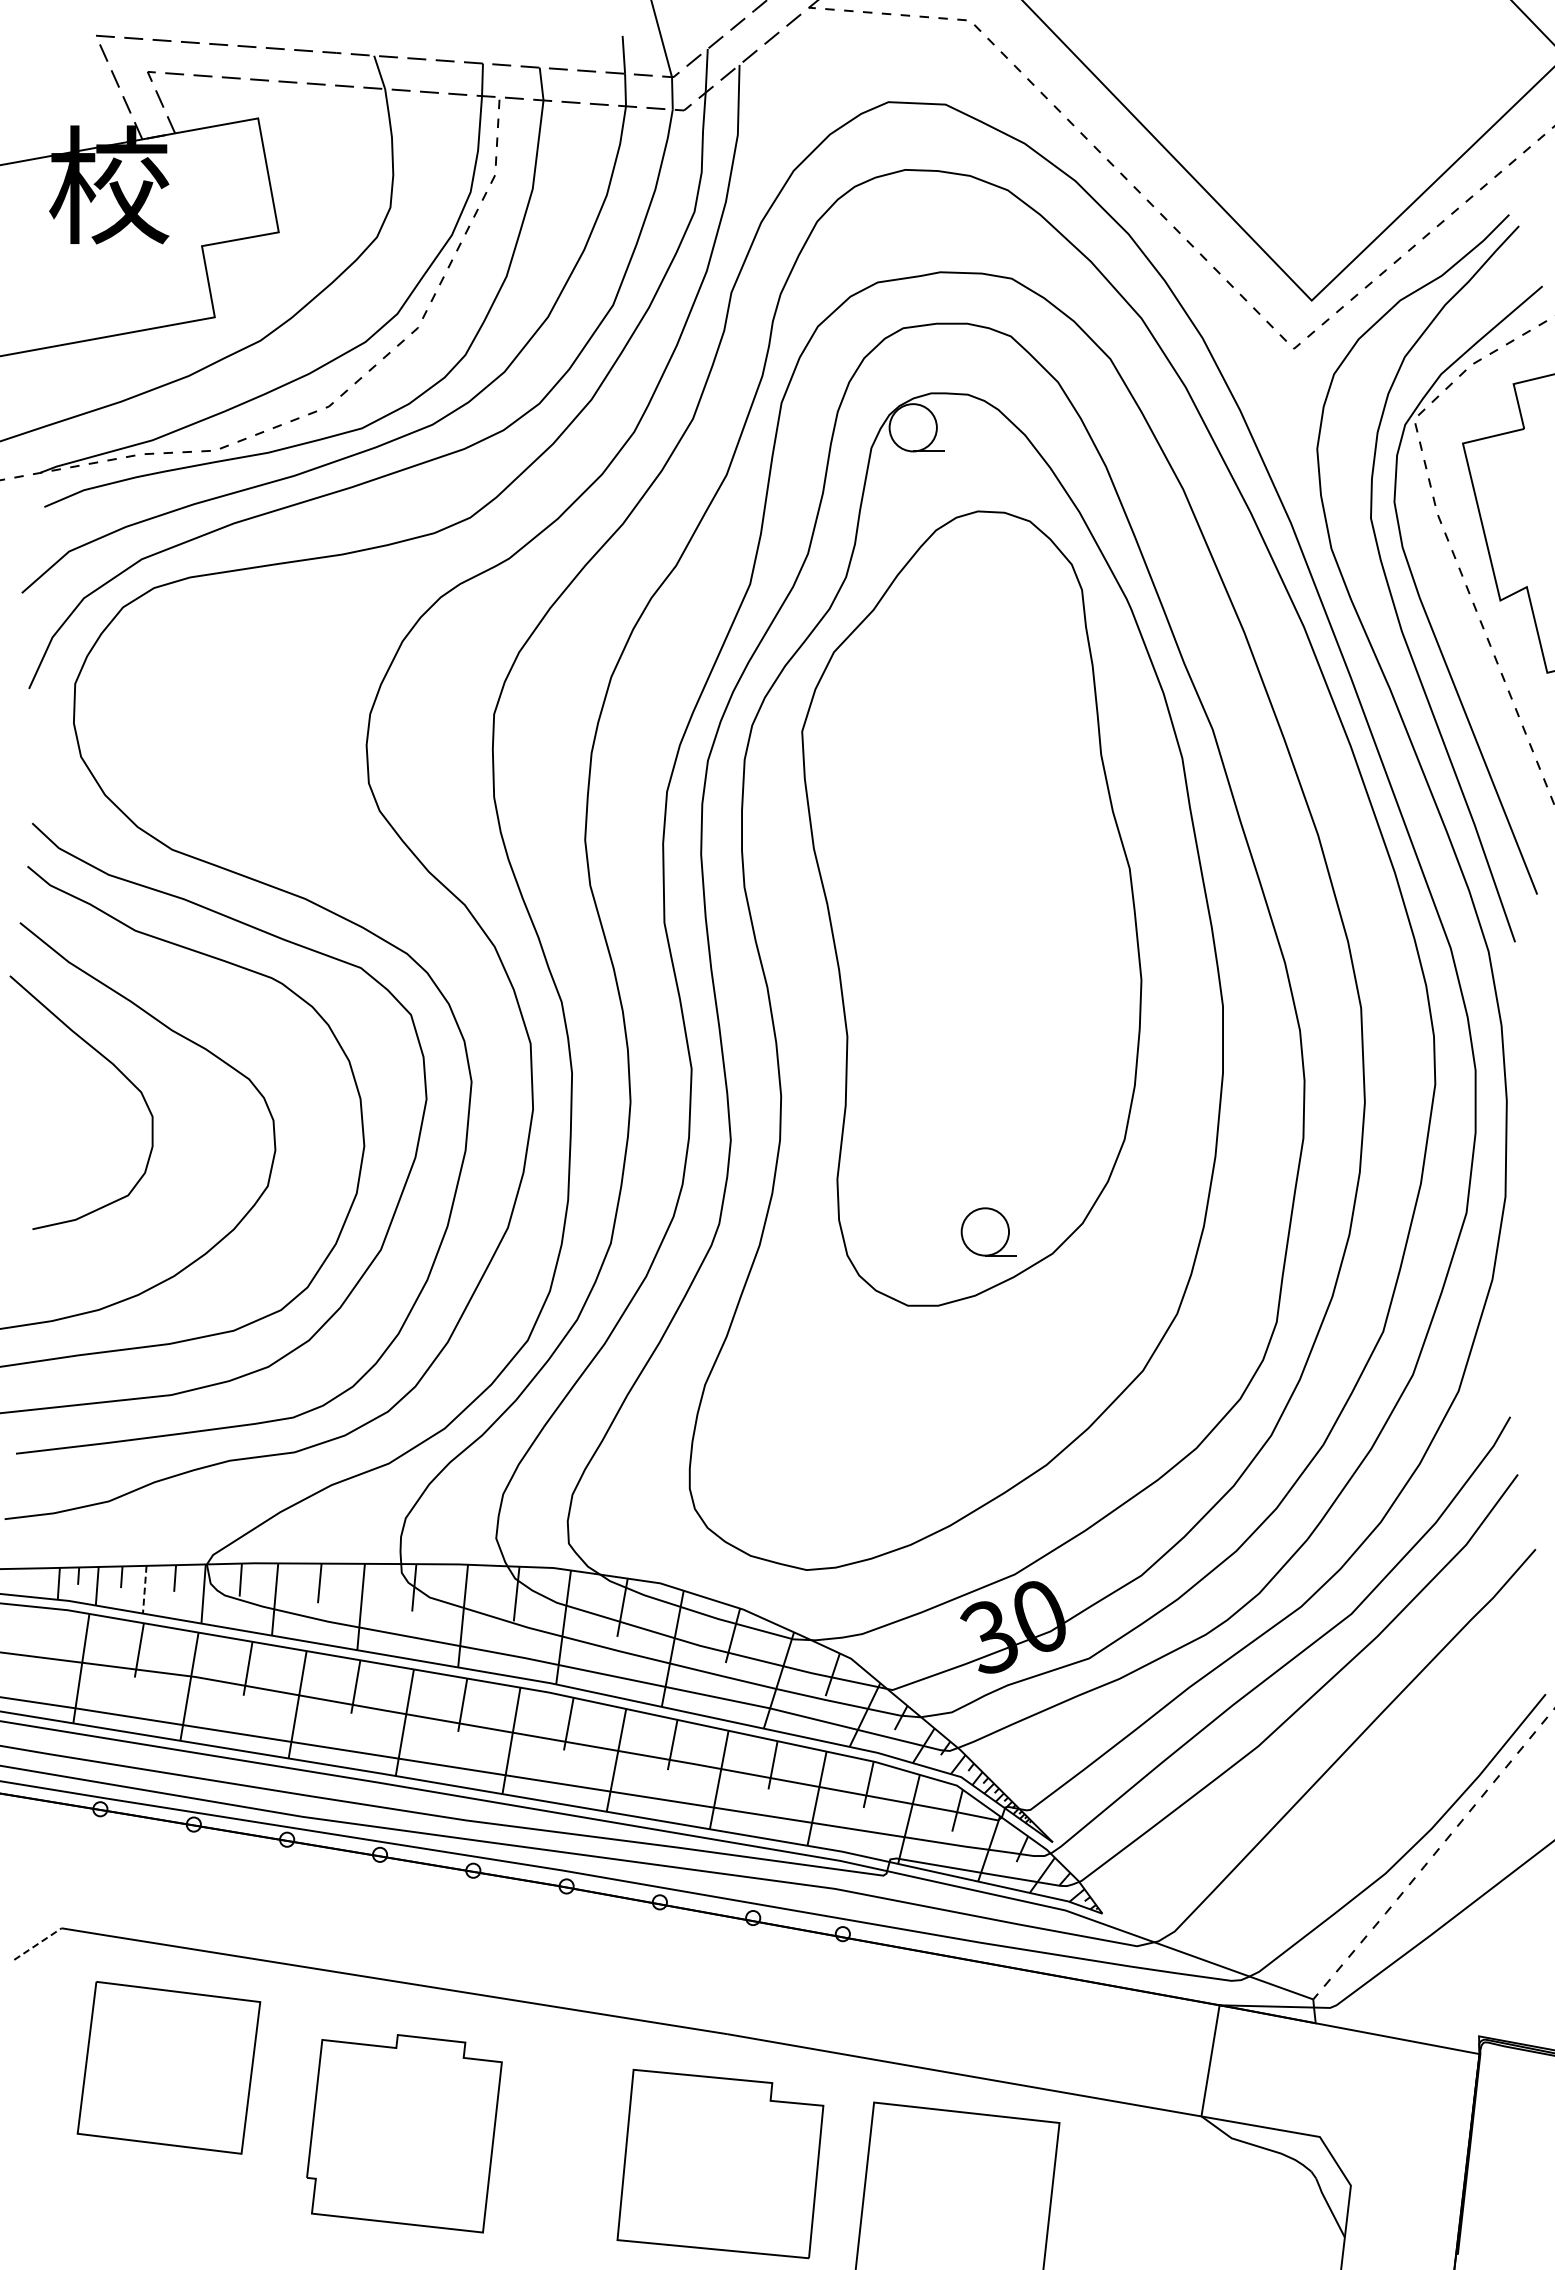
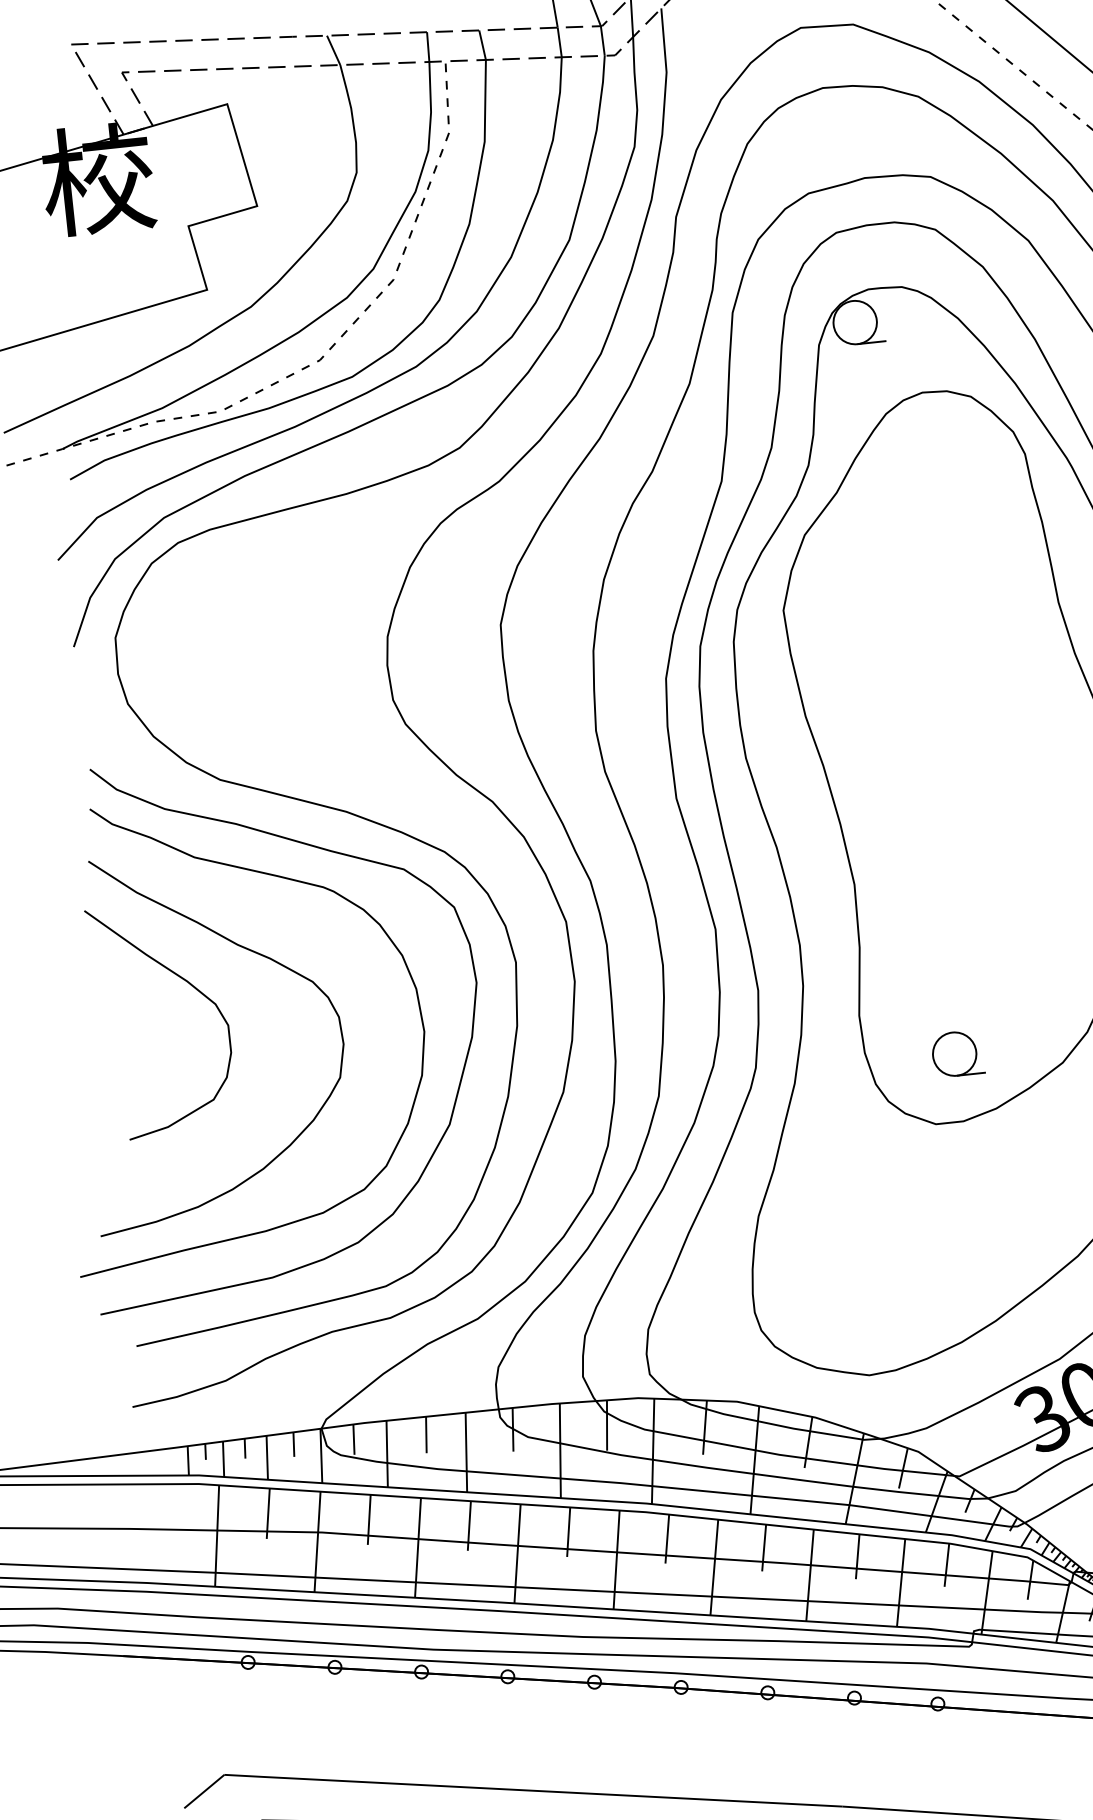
part: (988, 1231) -> (957, 1053), moved
line: (144, 1590) -> (267, 1458), dashed -> solid
line: (38, 1943) -> (204, 1790), dashed -> solid

